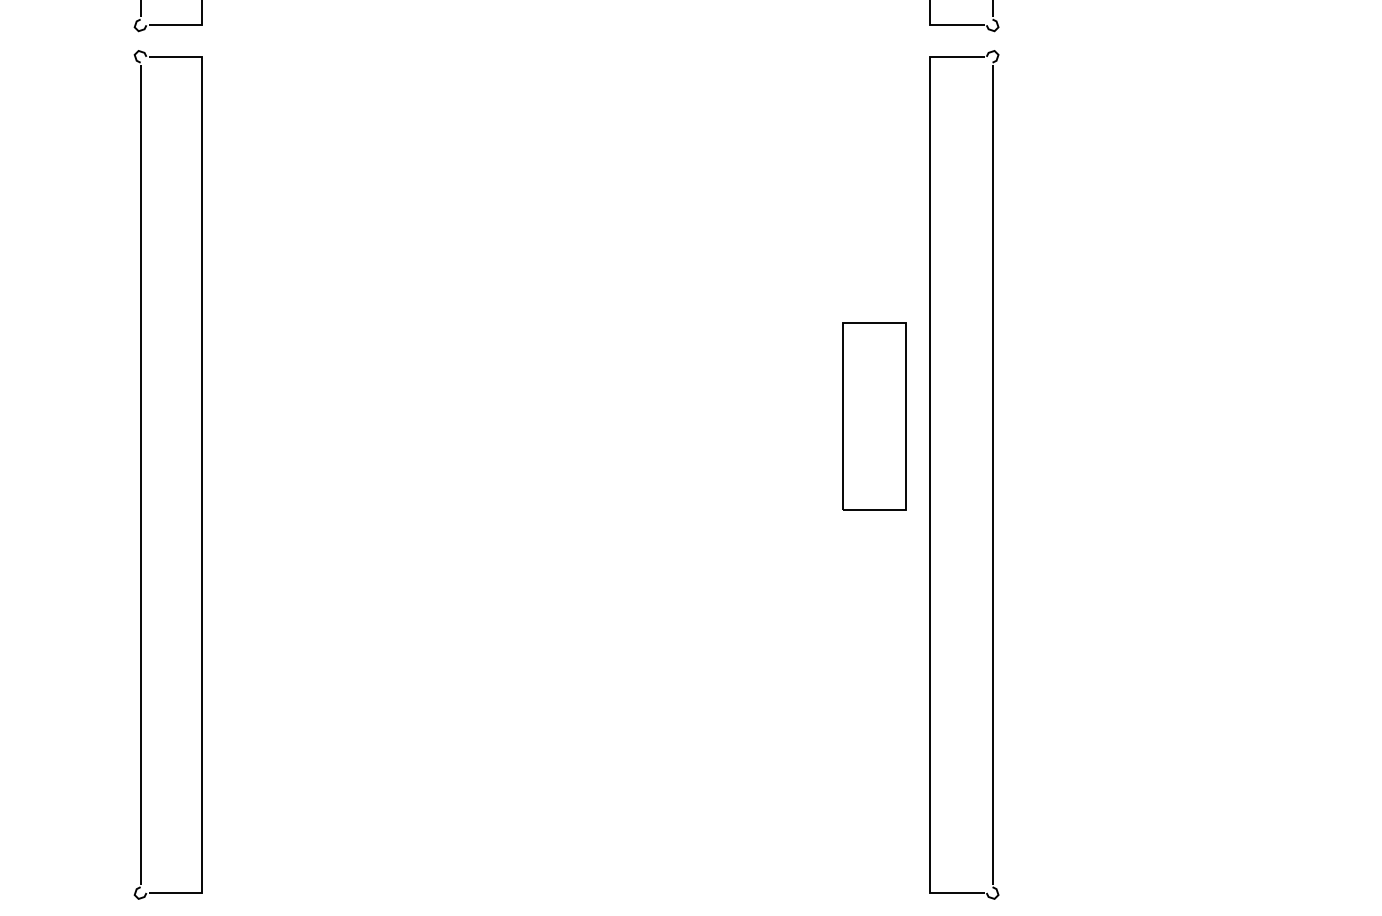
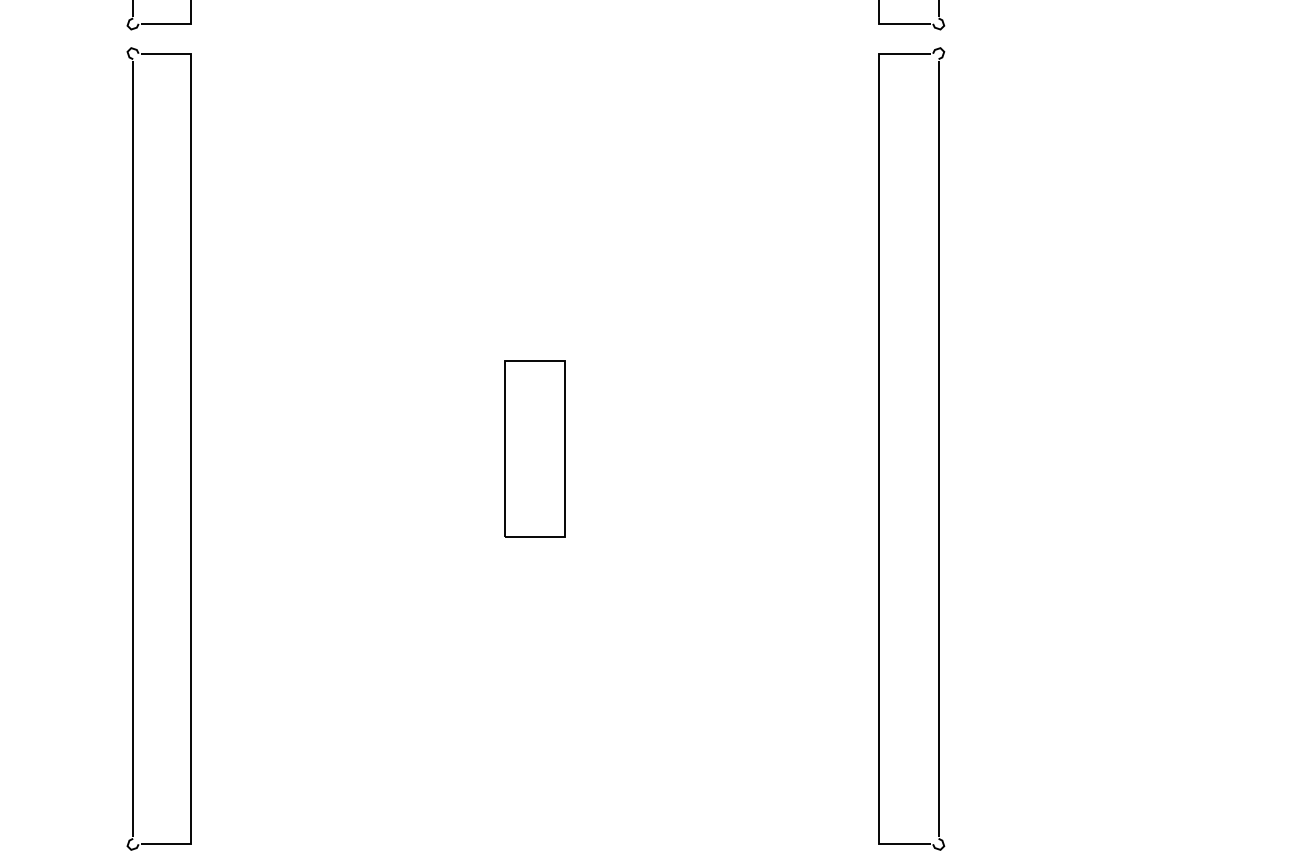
part: (873, 416) -> (534, 448), moved

